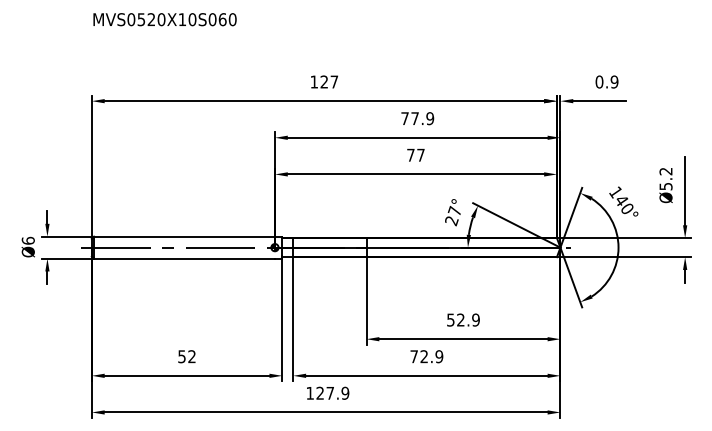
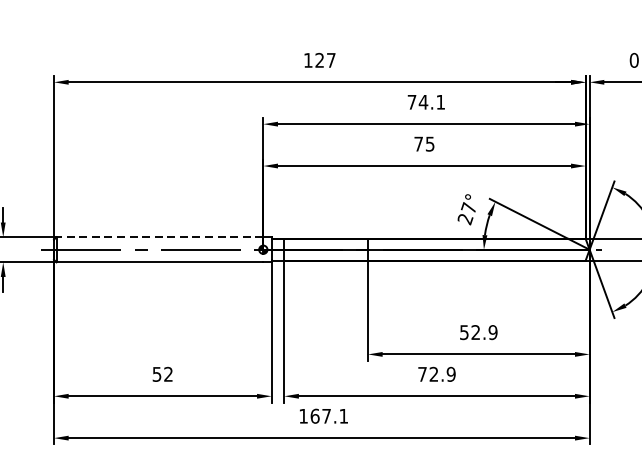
text: (422, 118) -> (431, 102), 77.9 -> 74.1
text: (420, 155) -> (429, 144), 77 -> 75
line: (184, 236) -> (159, 237), solid -> dashed
text: (332, 392) -> (329, 415), 127.9 -> 167.1

